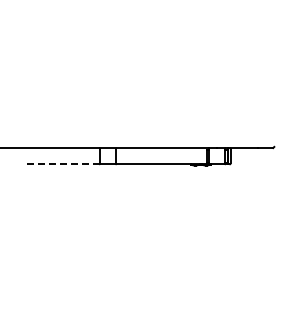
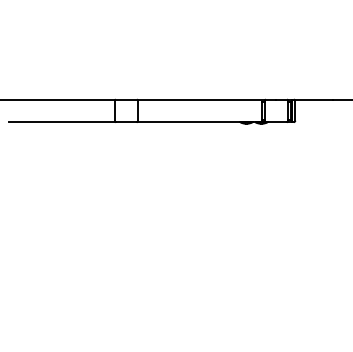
line: (61, 164) -> (62, 122), dashed -> solid

